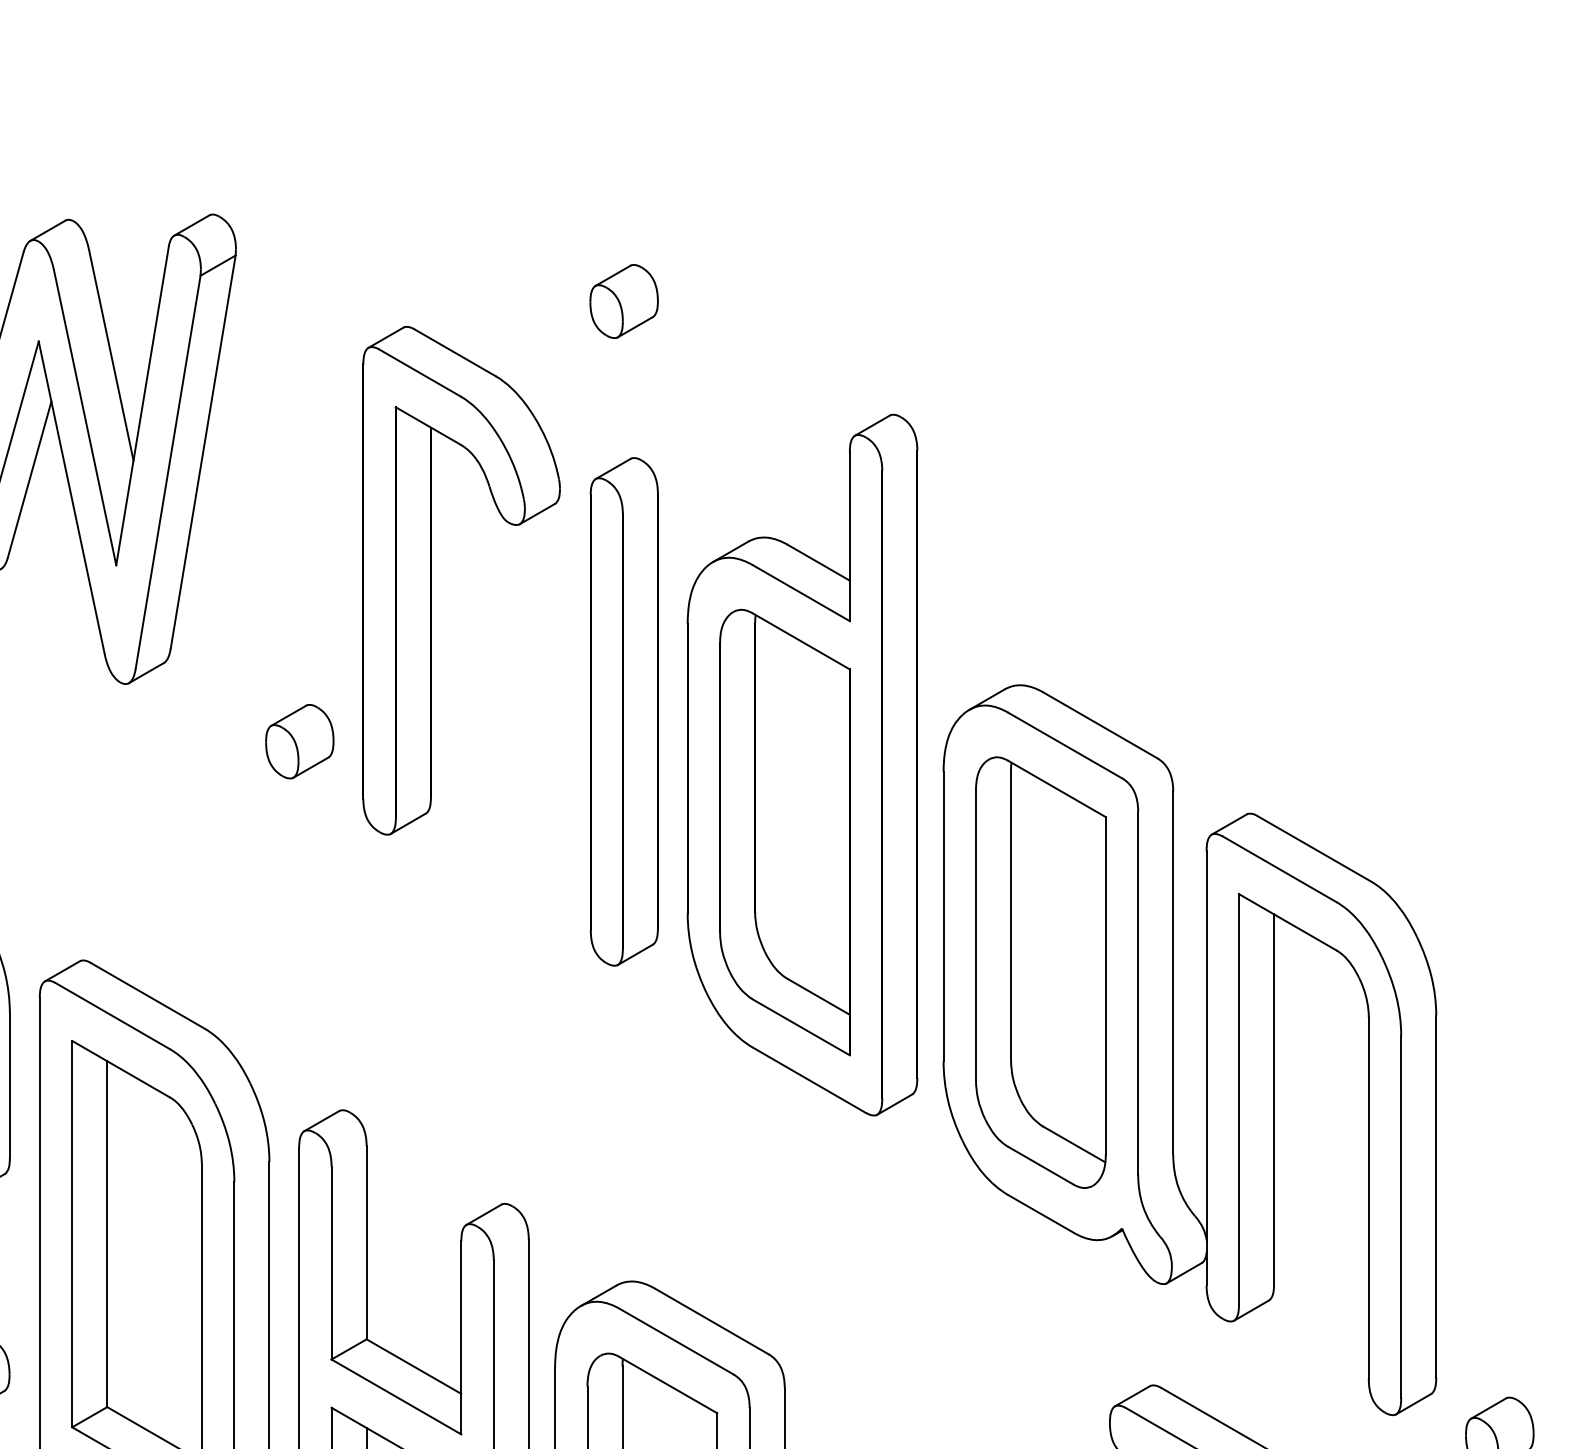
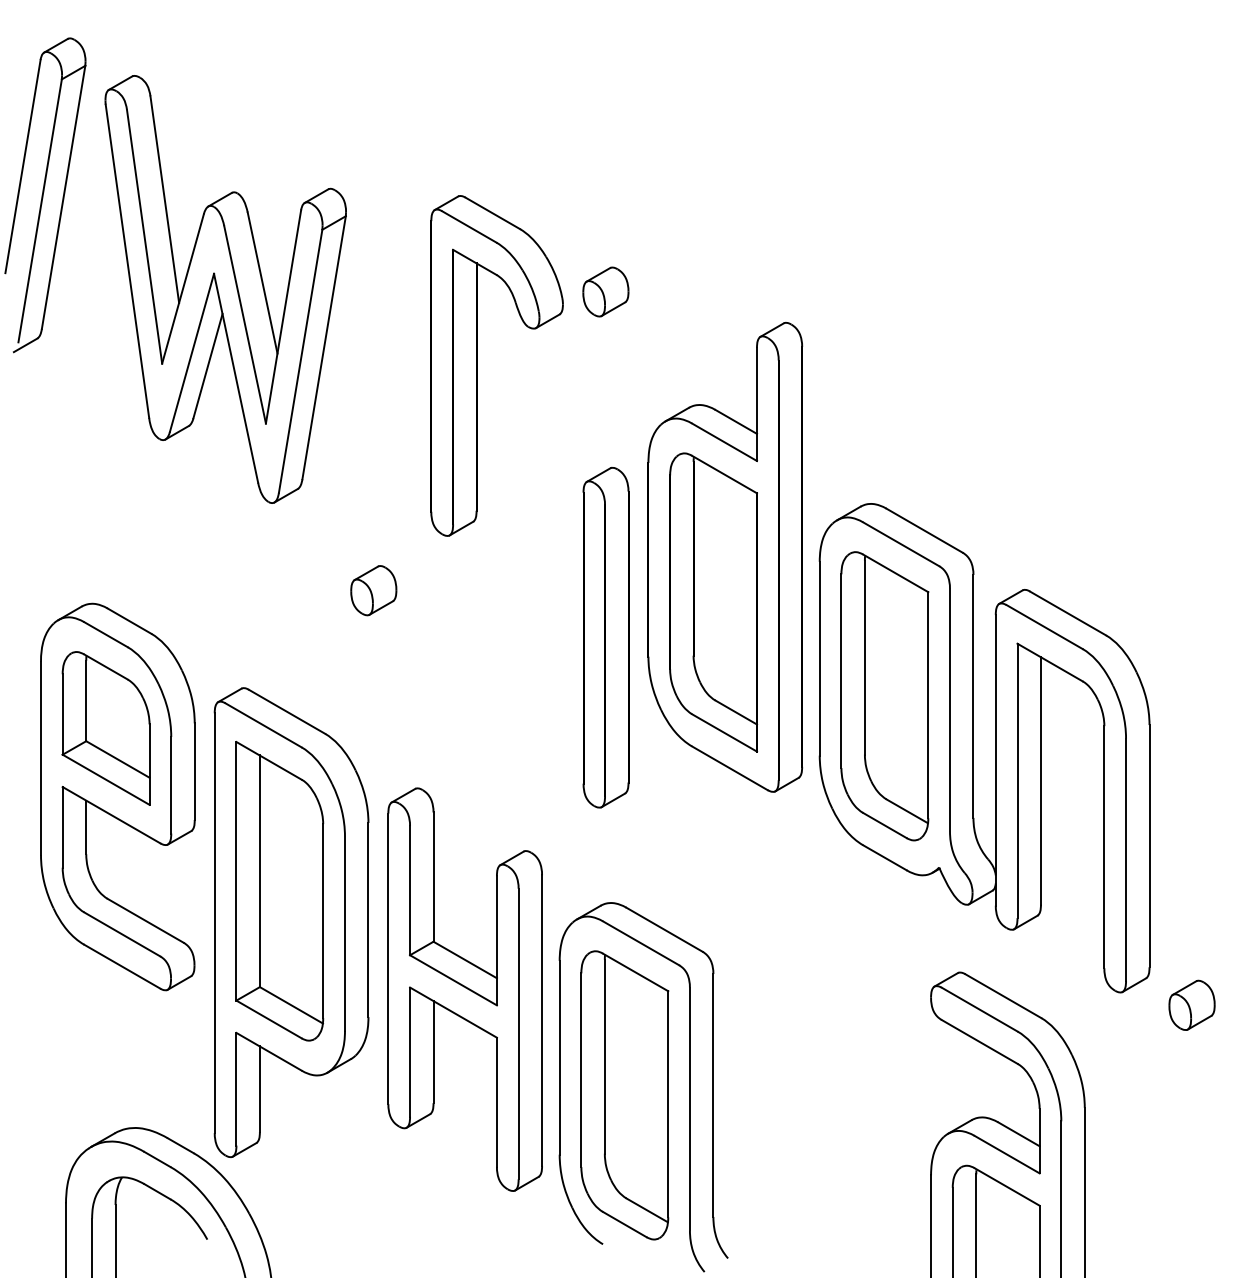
part: (623, 300) -> (605, 291), moved
part: (432, 580) -> (477, 365), moved
part: (623, 711) -> (605, 637), moved
part: (299, 741) -> (373, 590), moved

